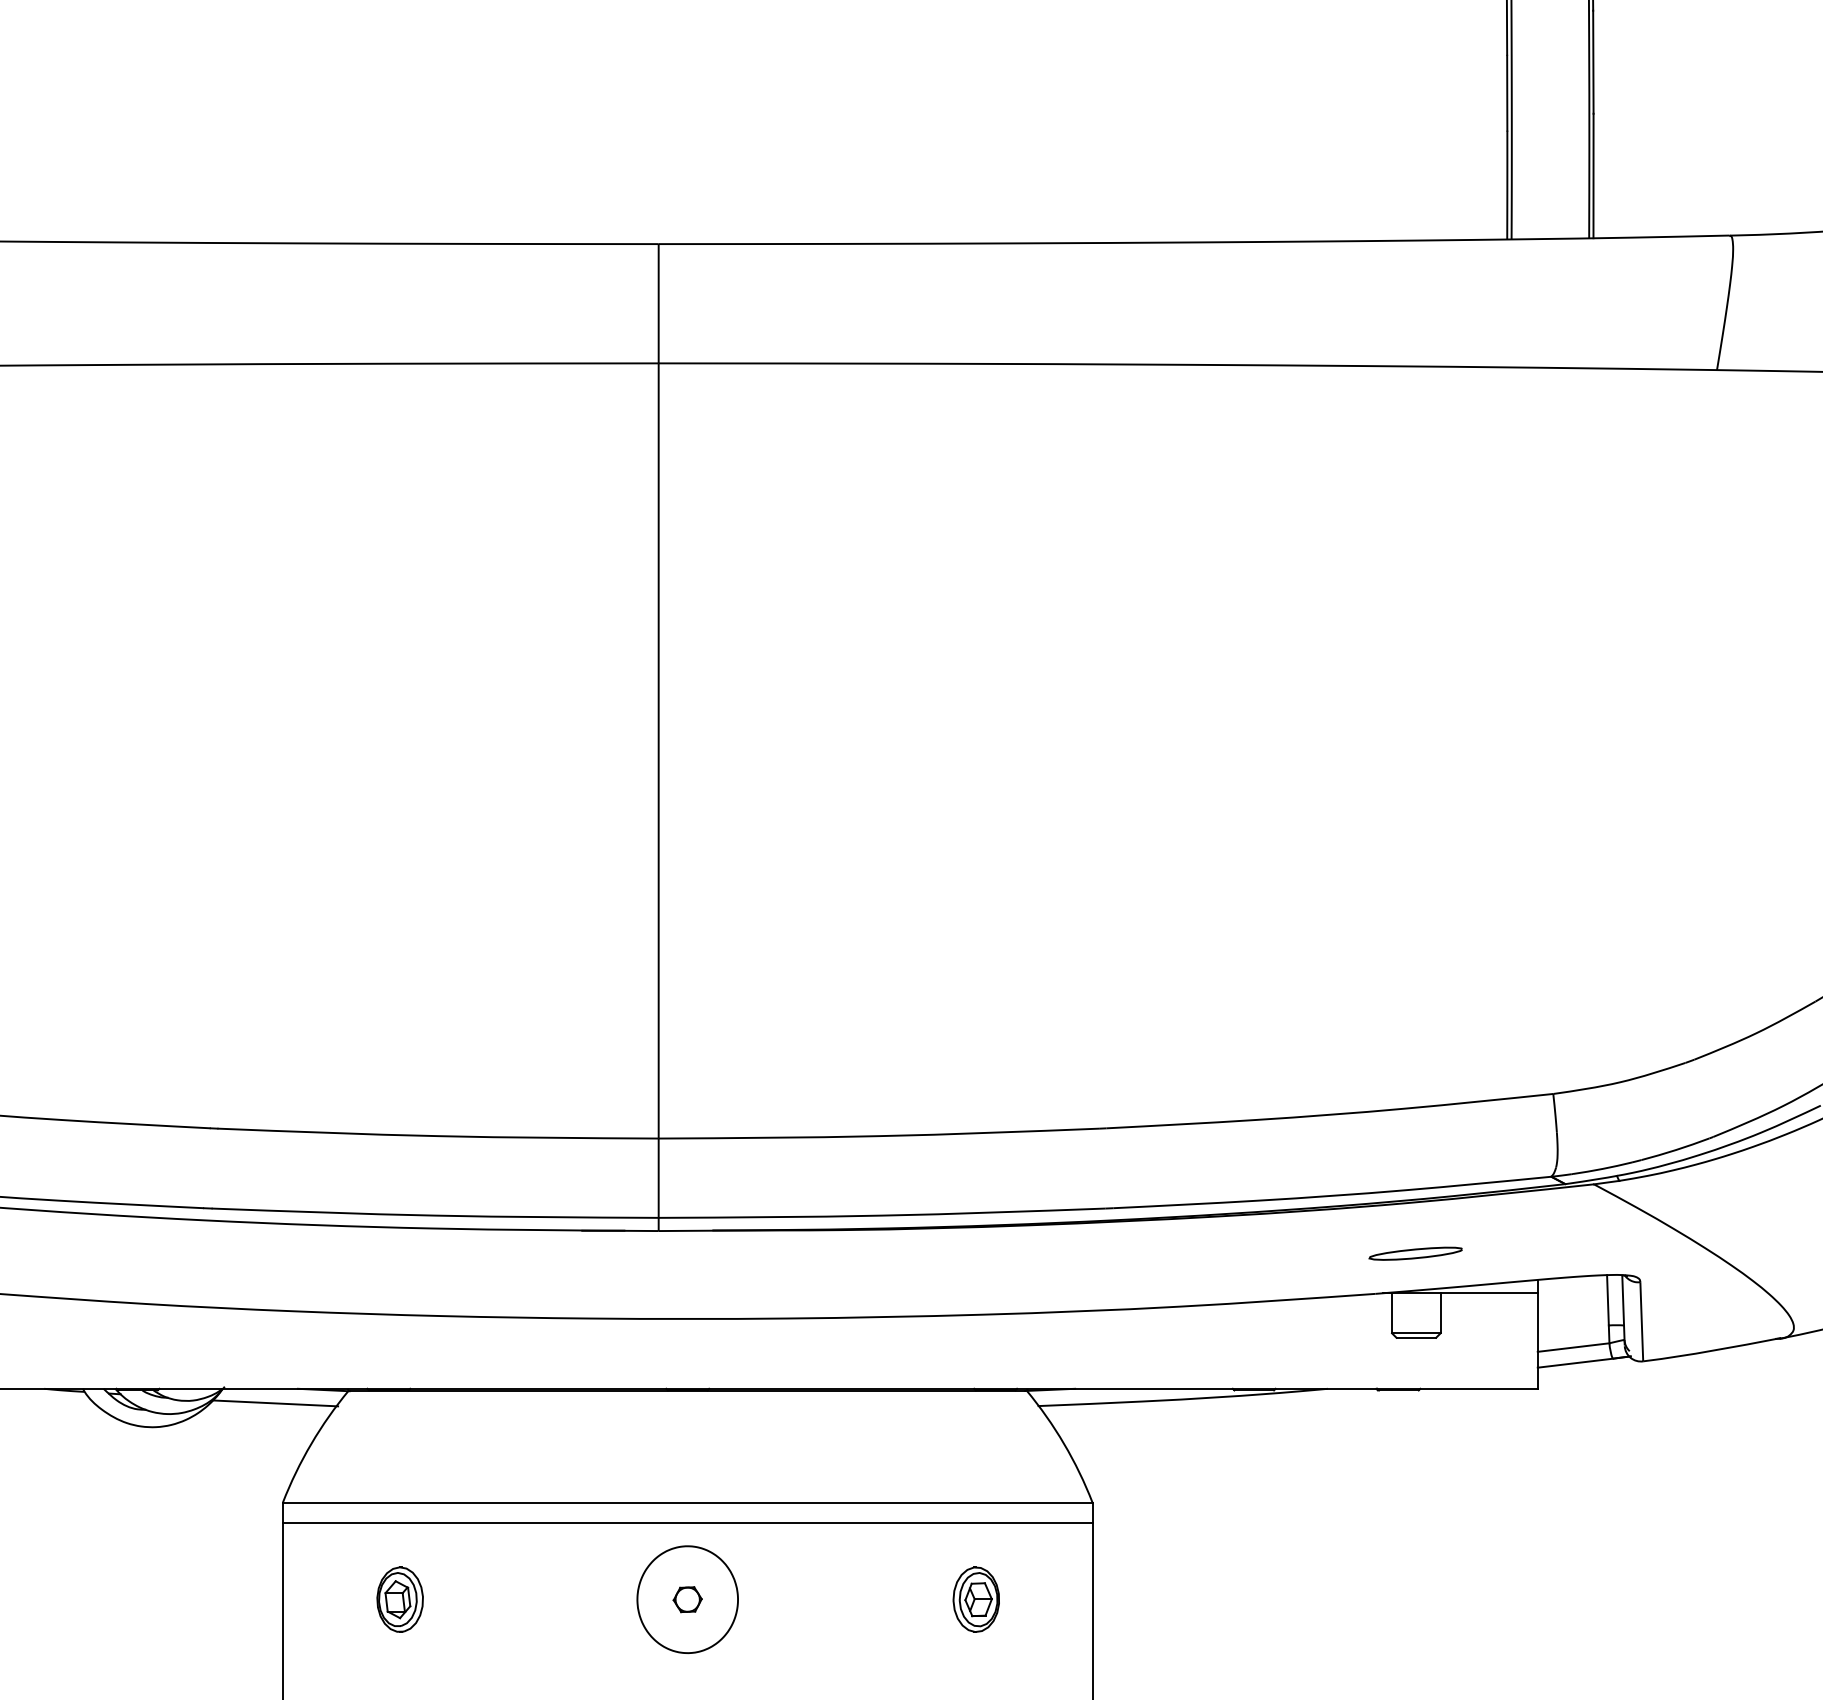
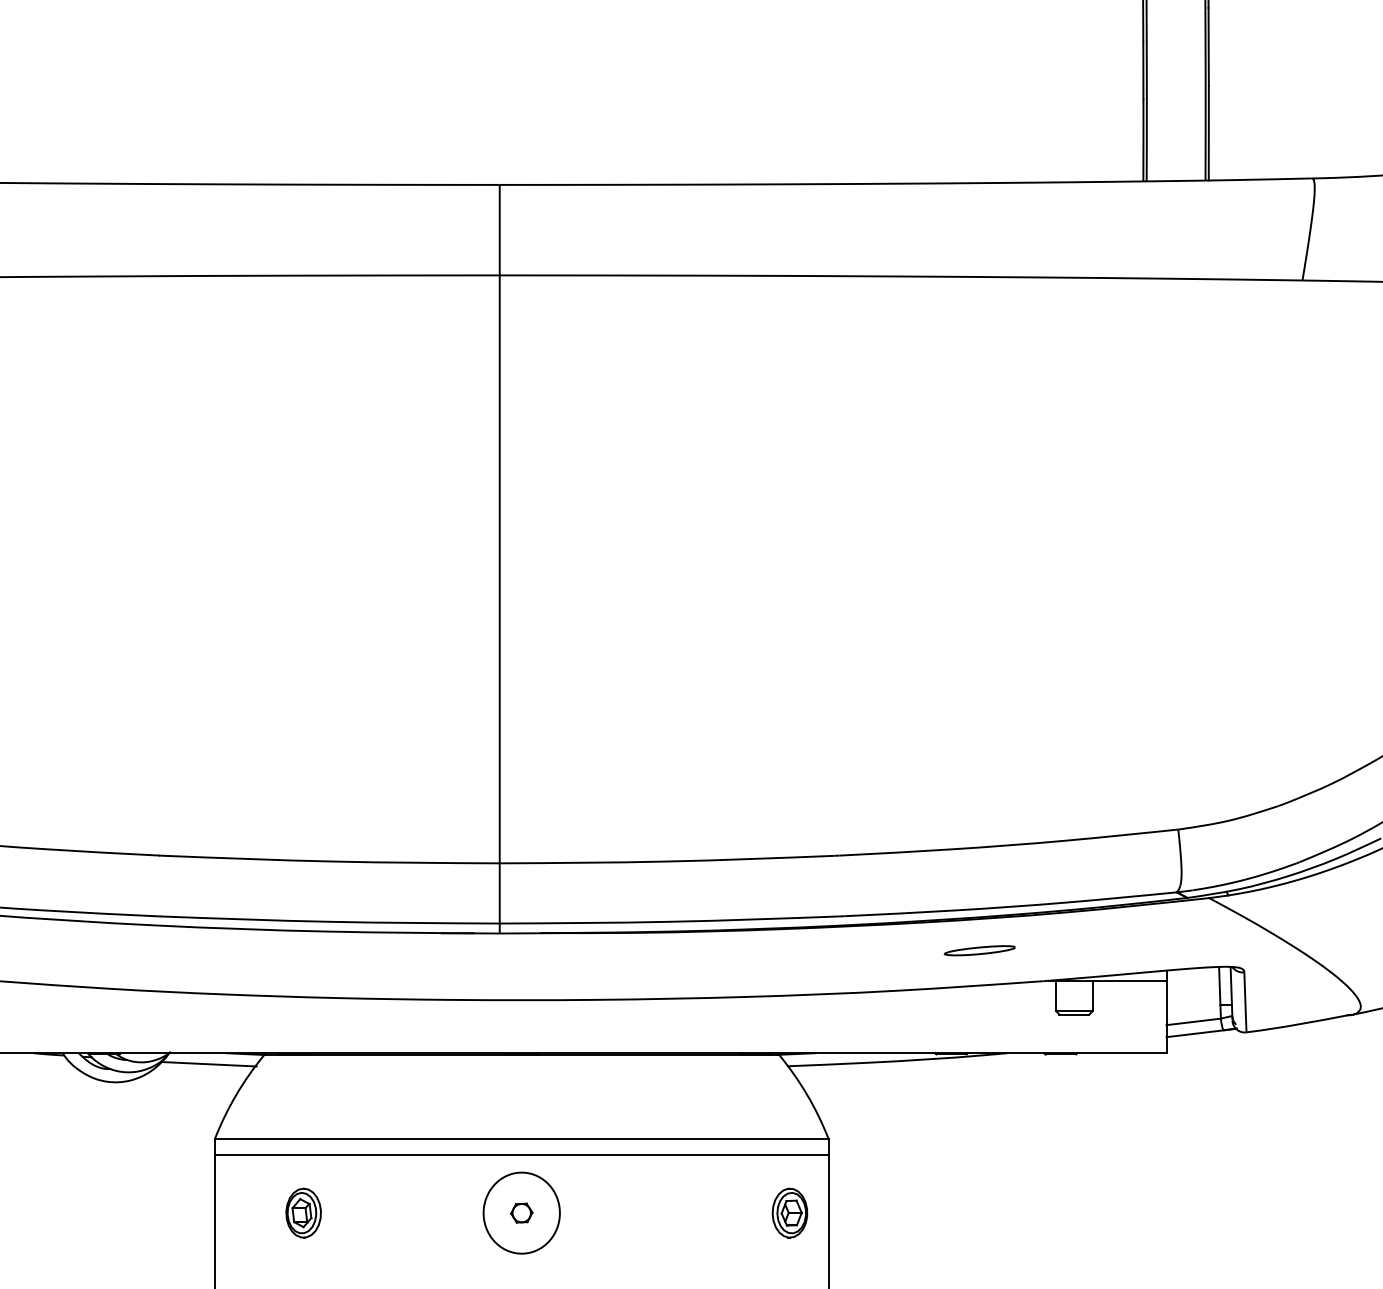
curve: (1415, 1250) -> (979, 948), moved
part: (975, 1599) -> (789, 1212), moved

